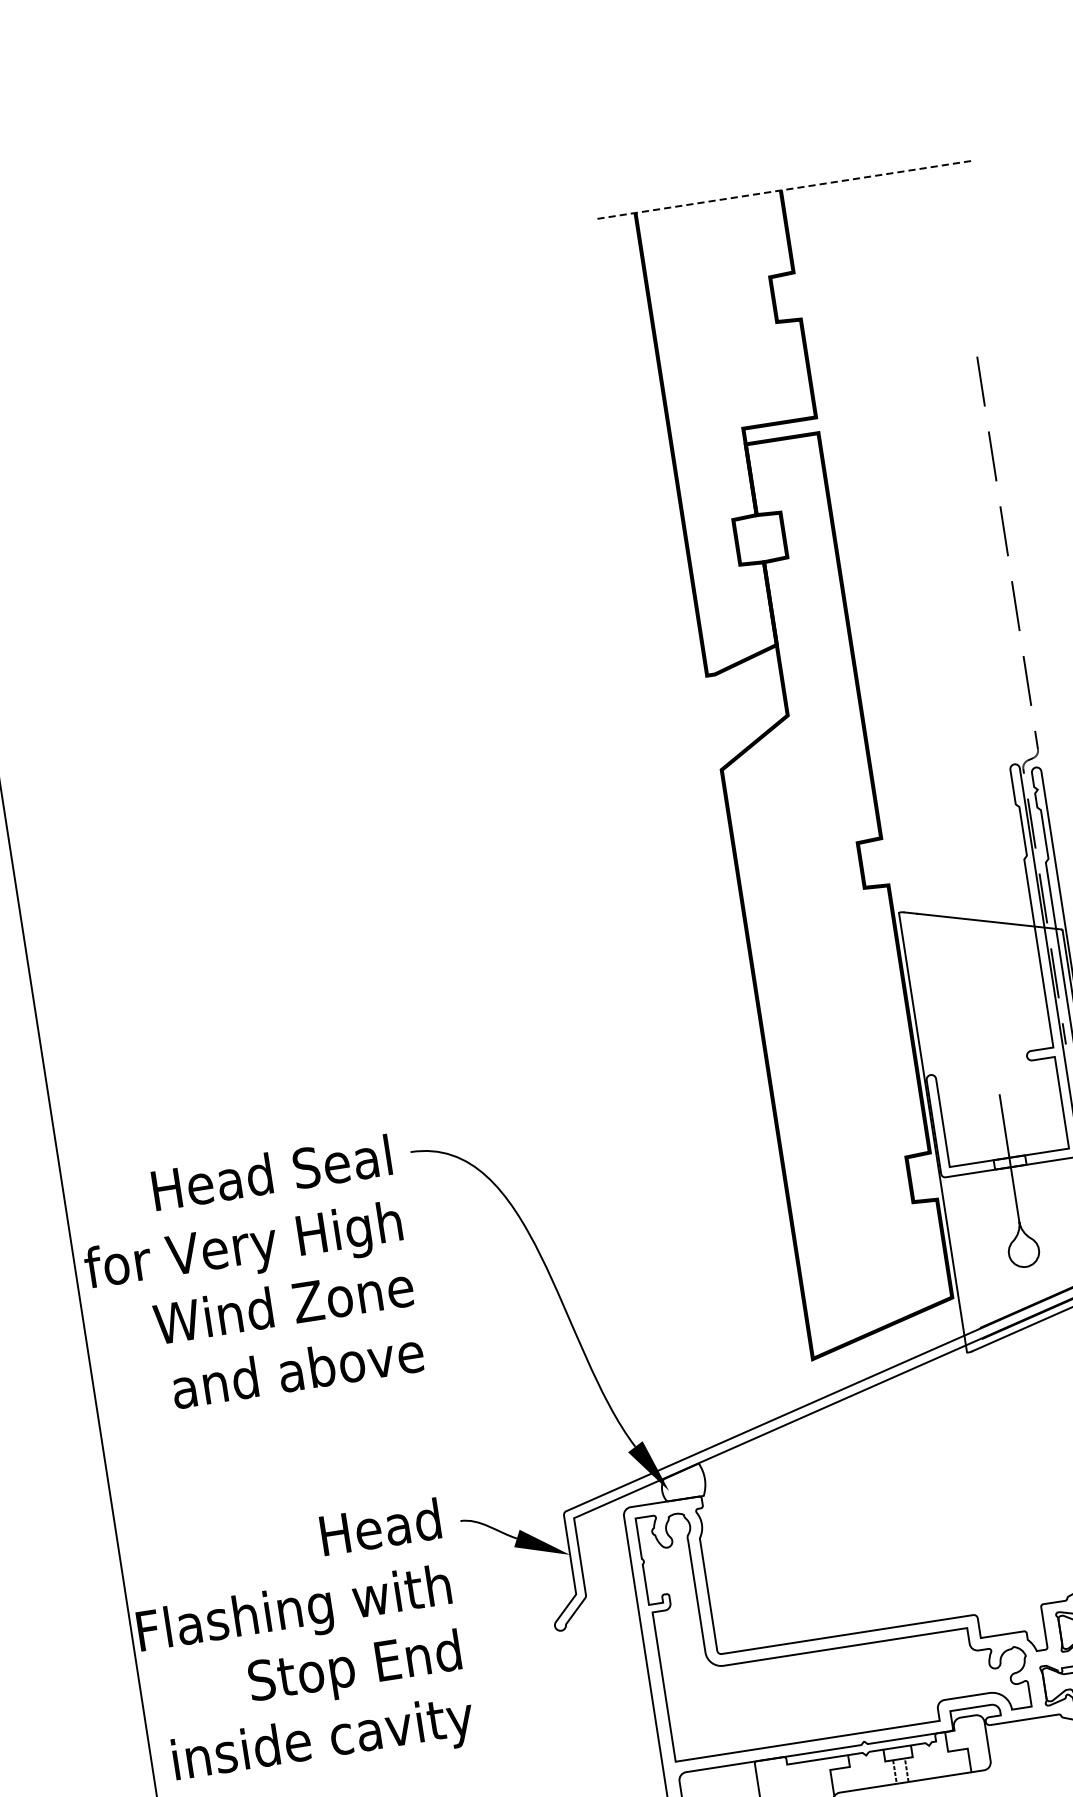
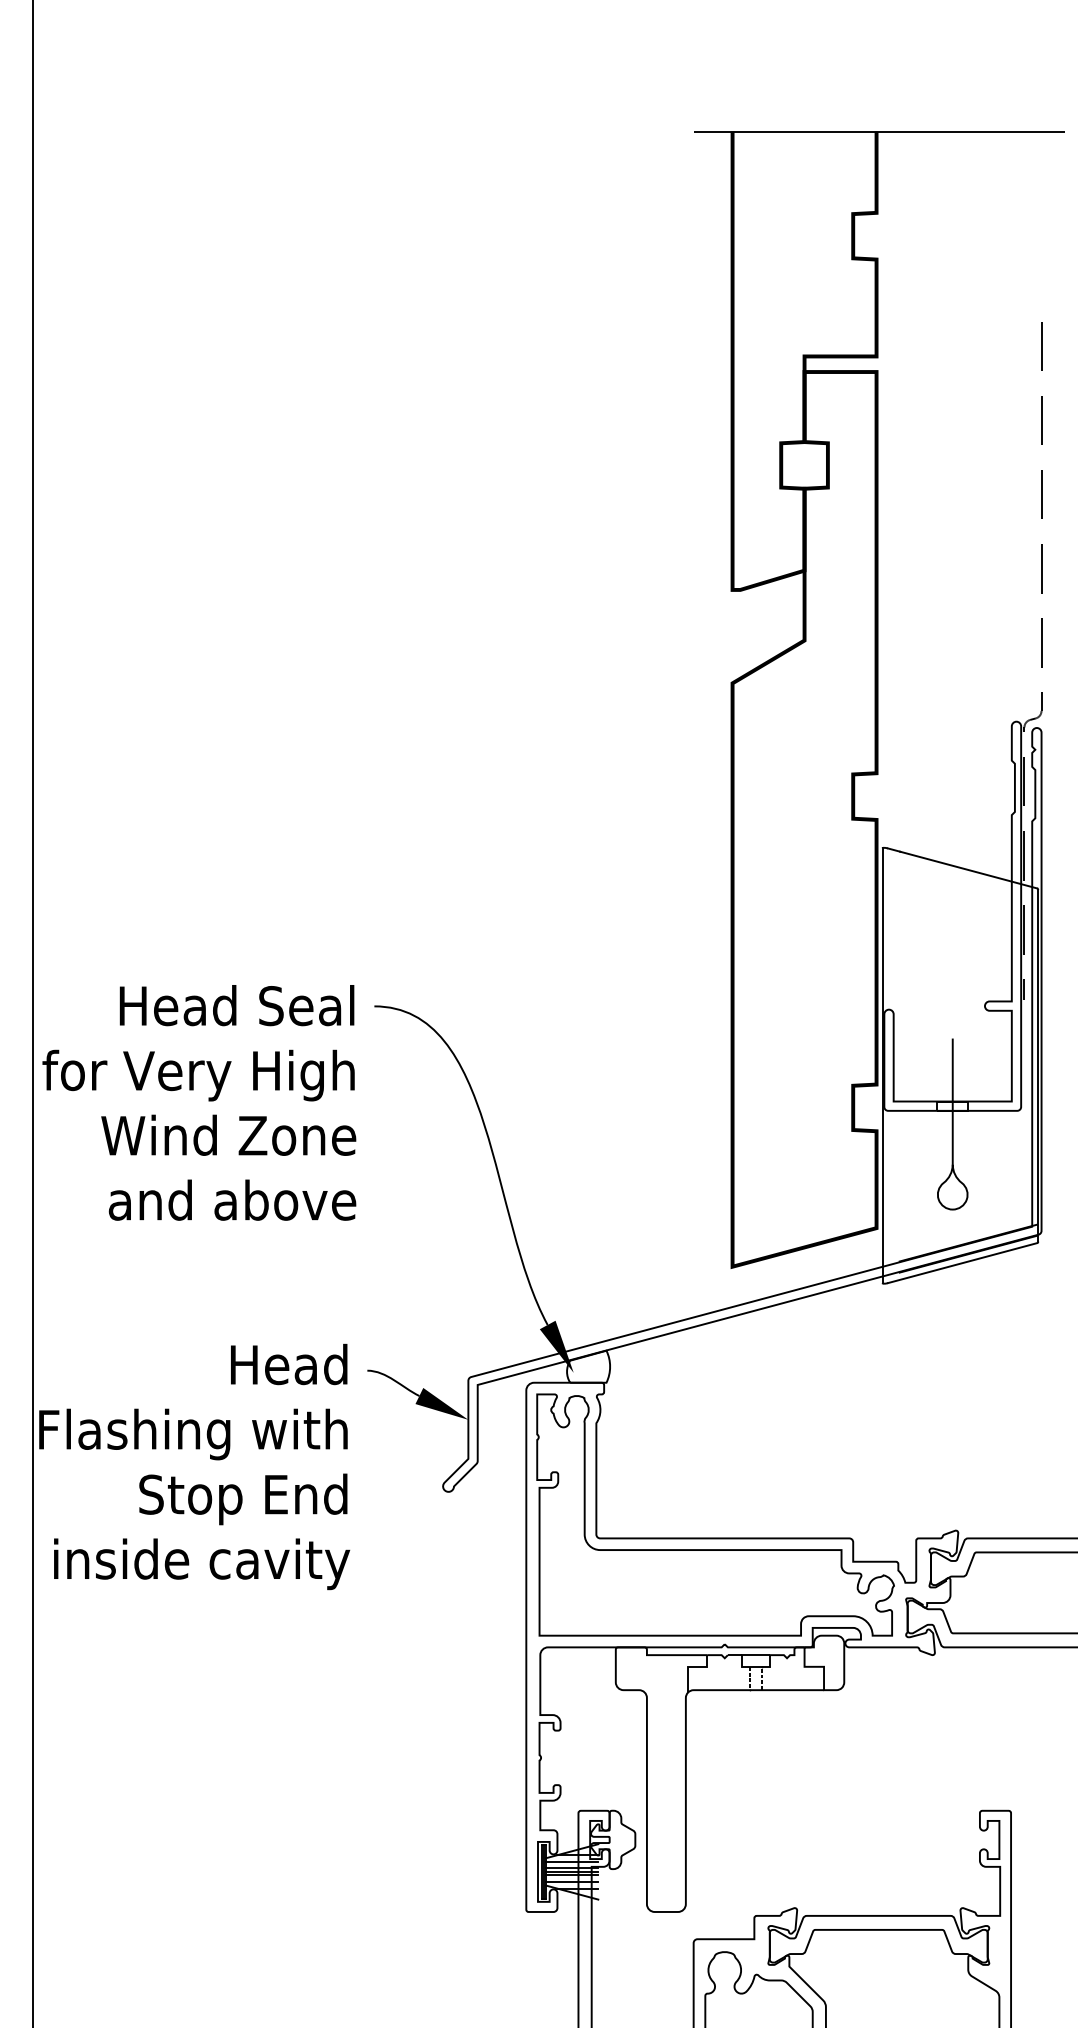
line: (783, 189) -> (879, 131), dashed -> solid

